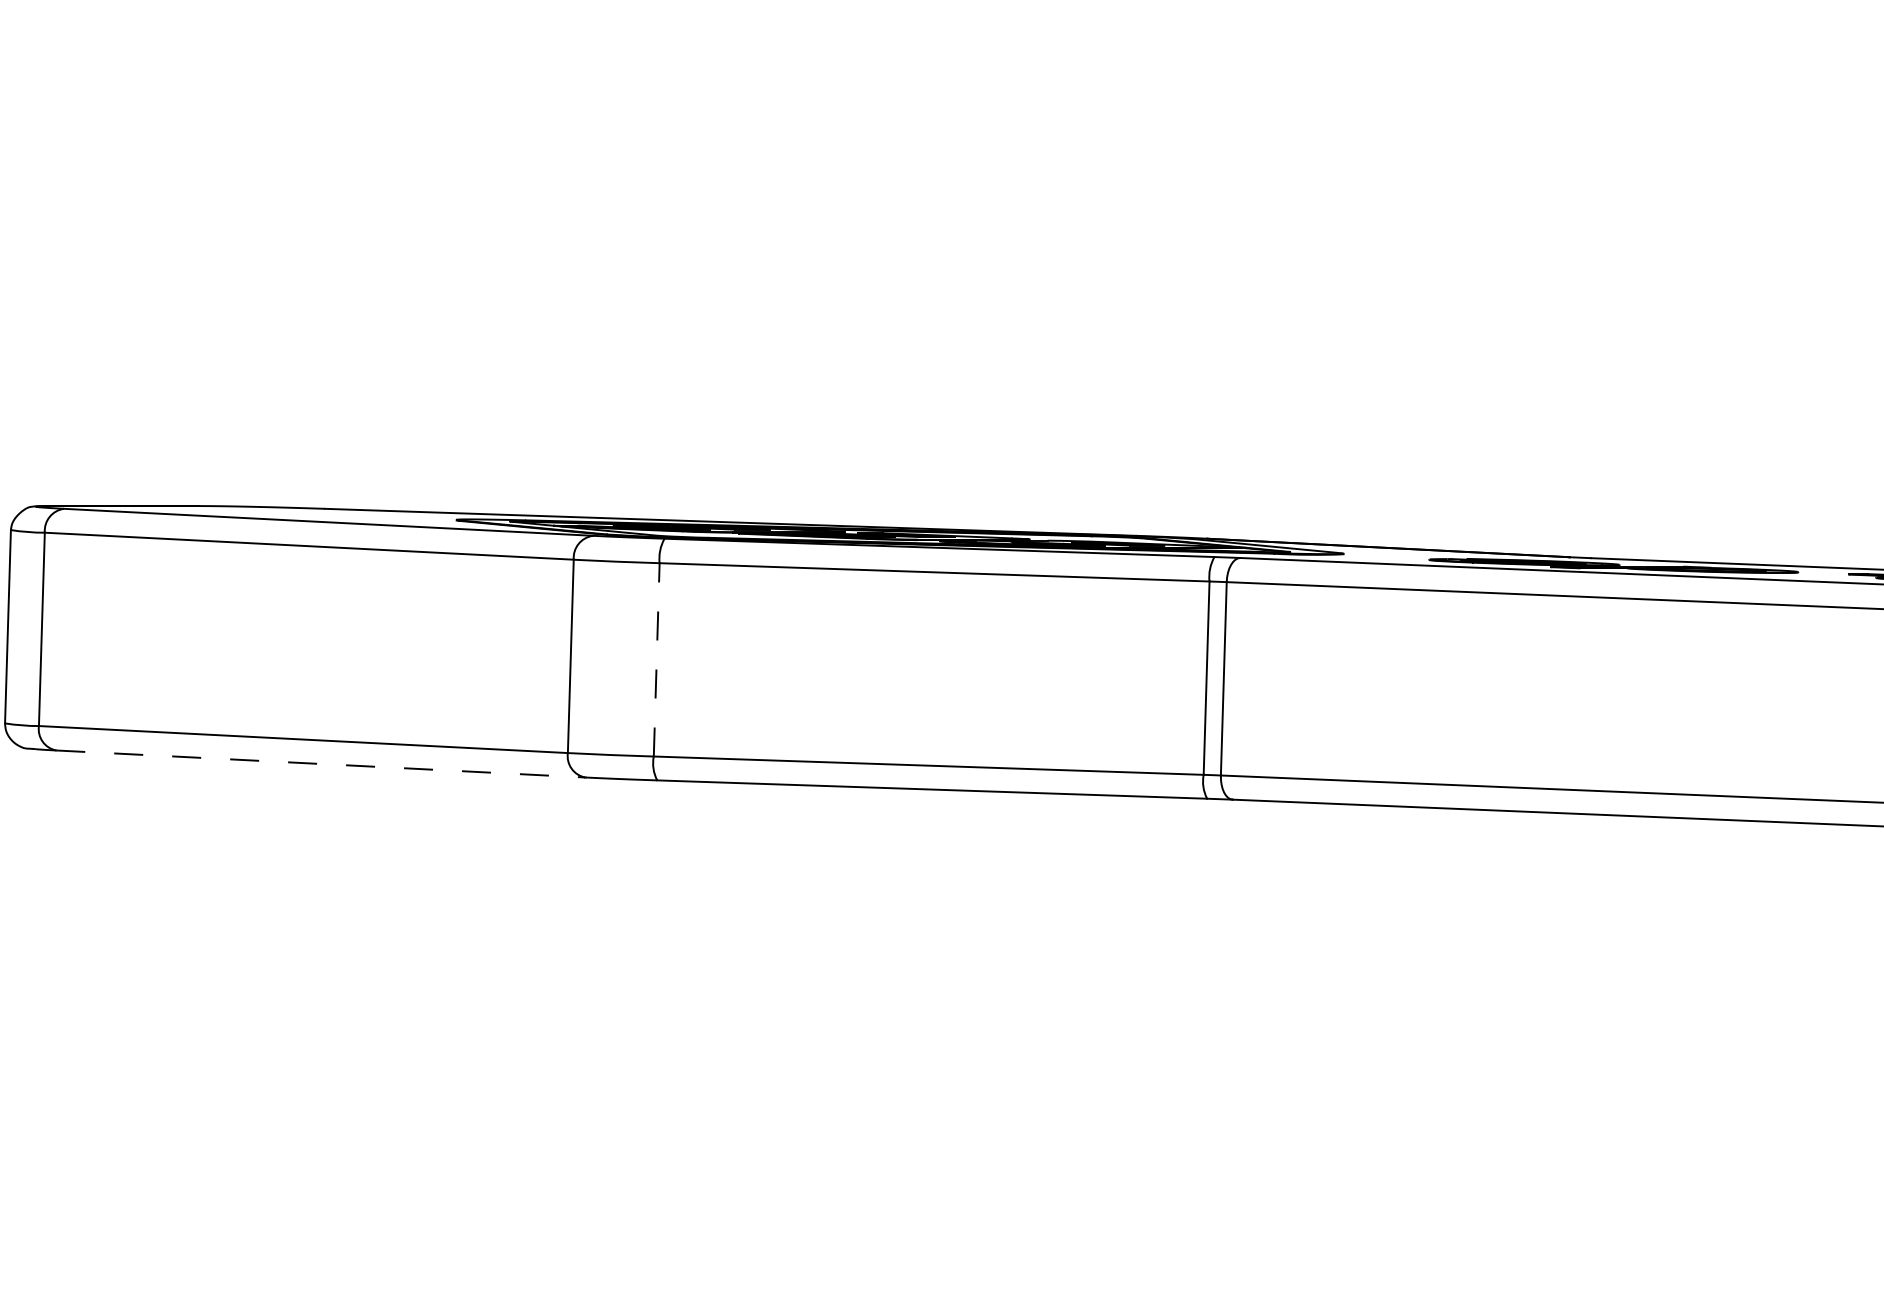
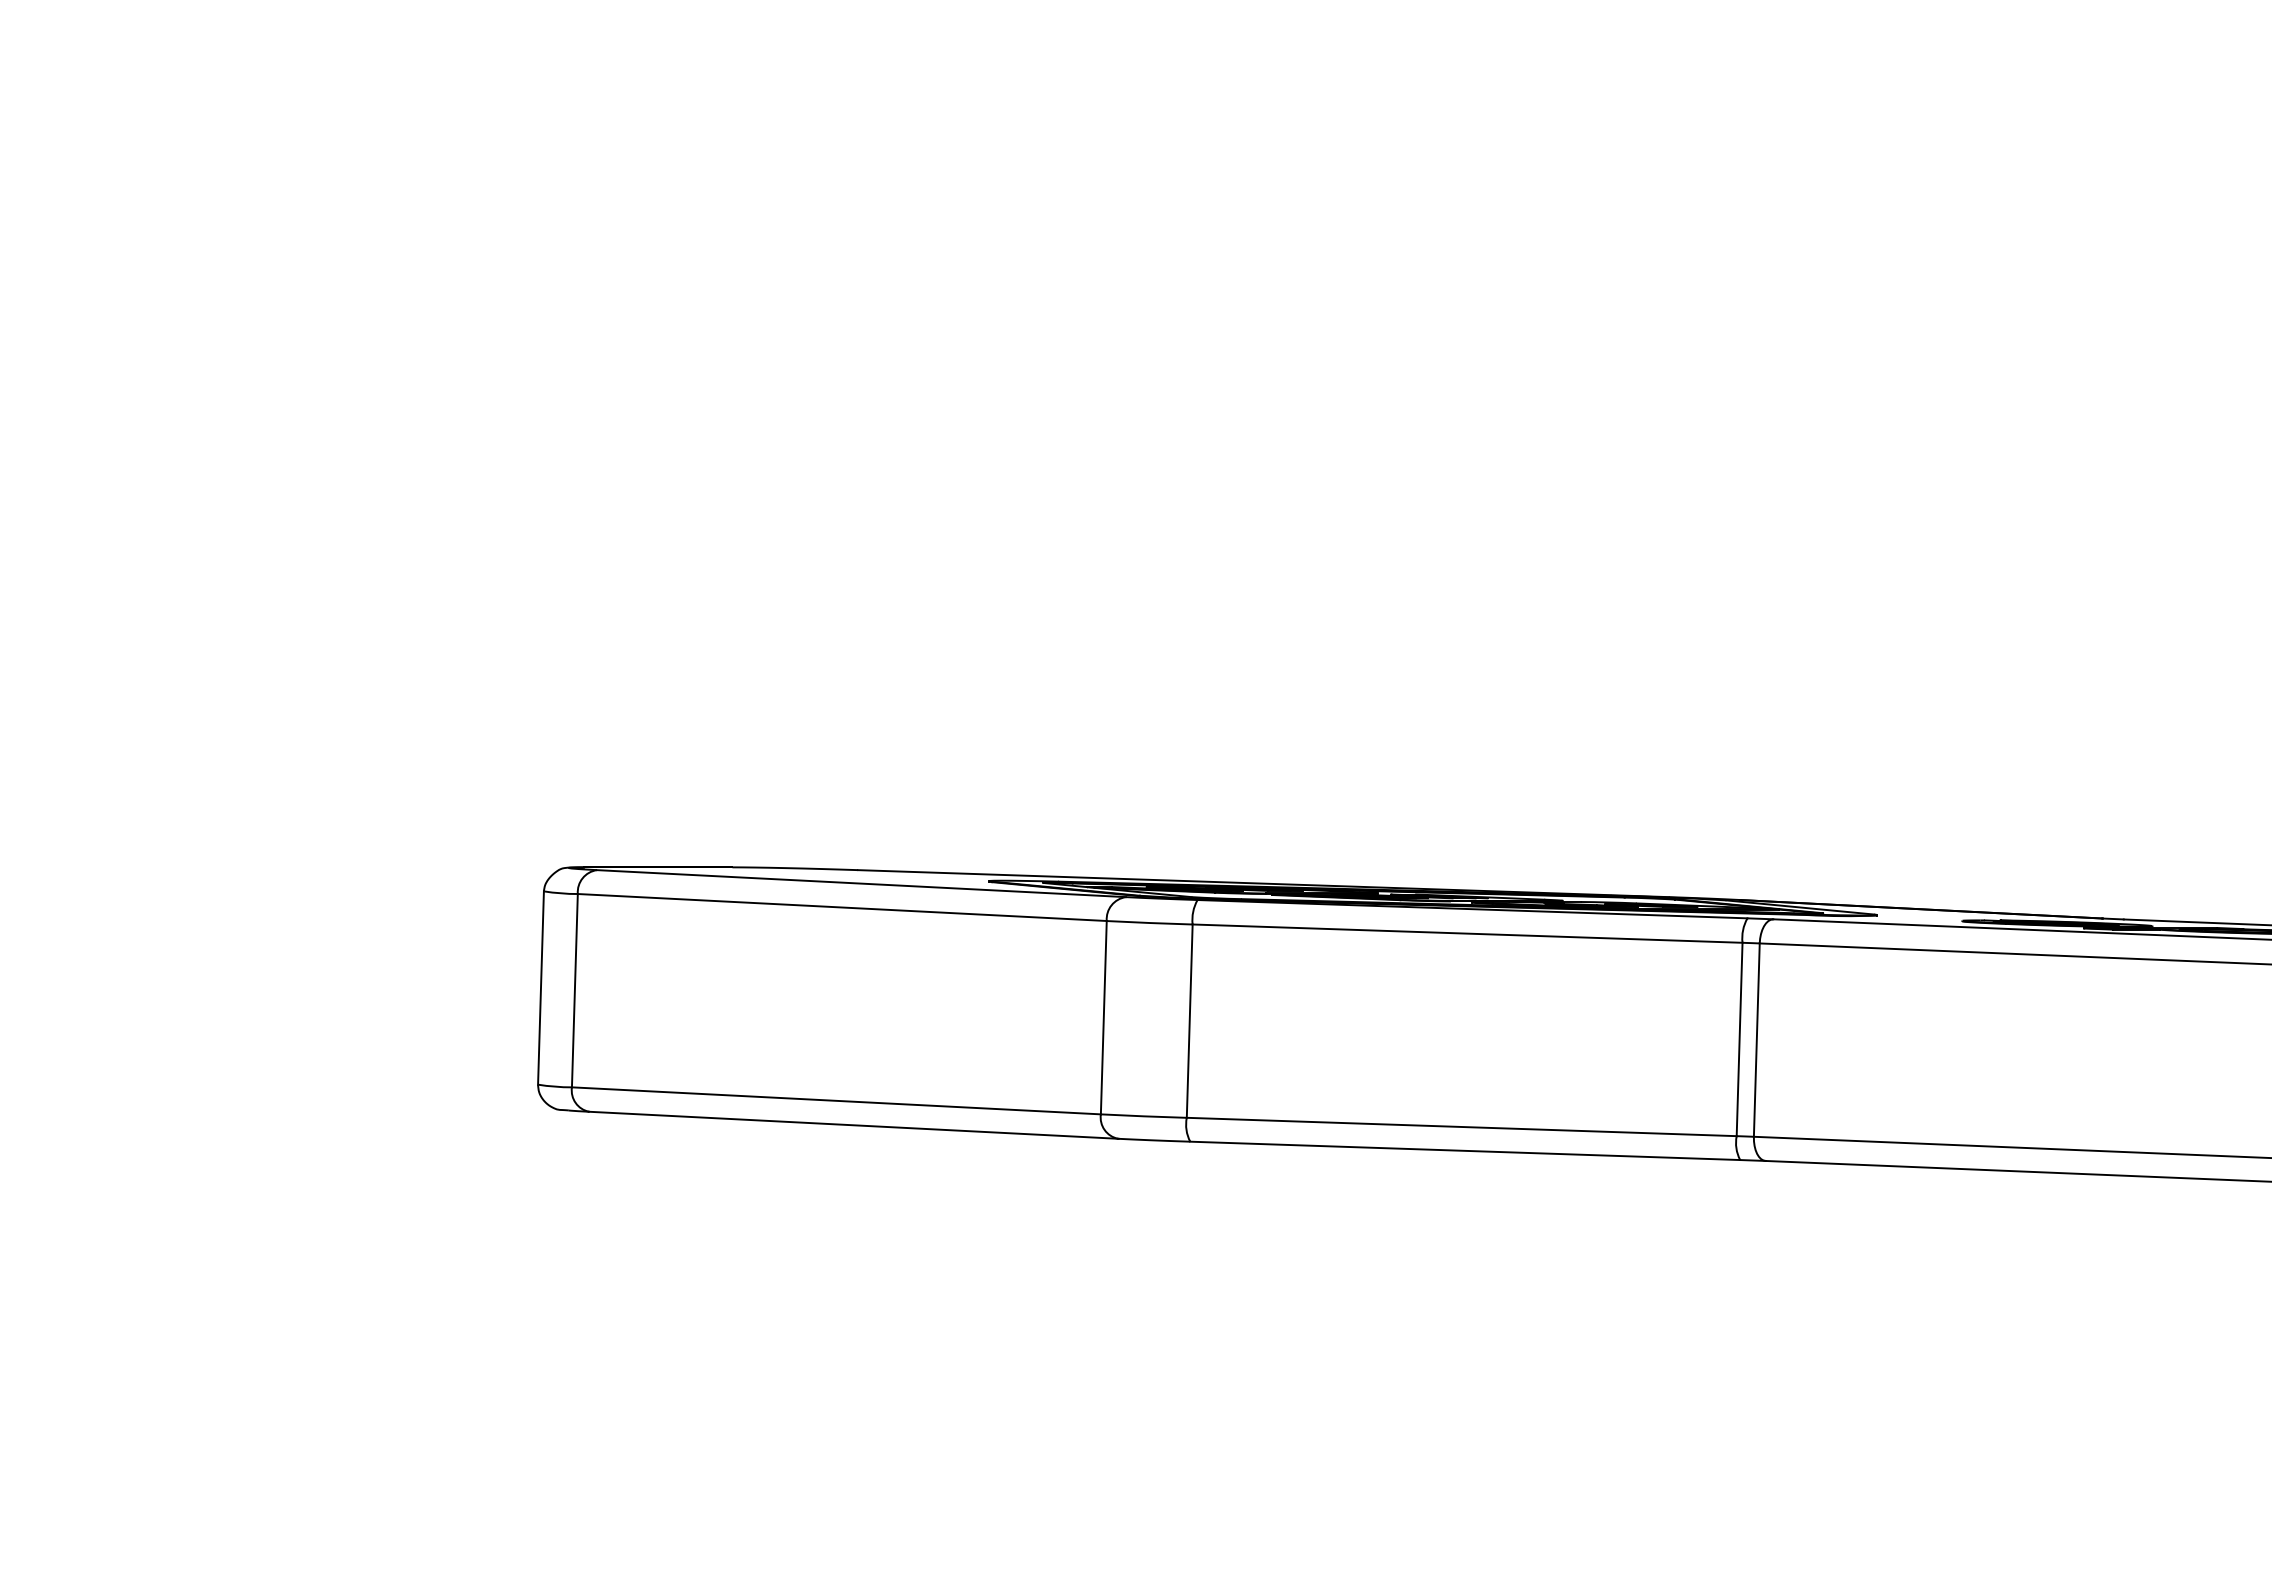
line: (656, 660) -> (1189, 1021), dashed -> solid
line: (320, 764) -> (853, 1125), dashed -> solid

